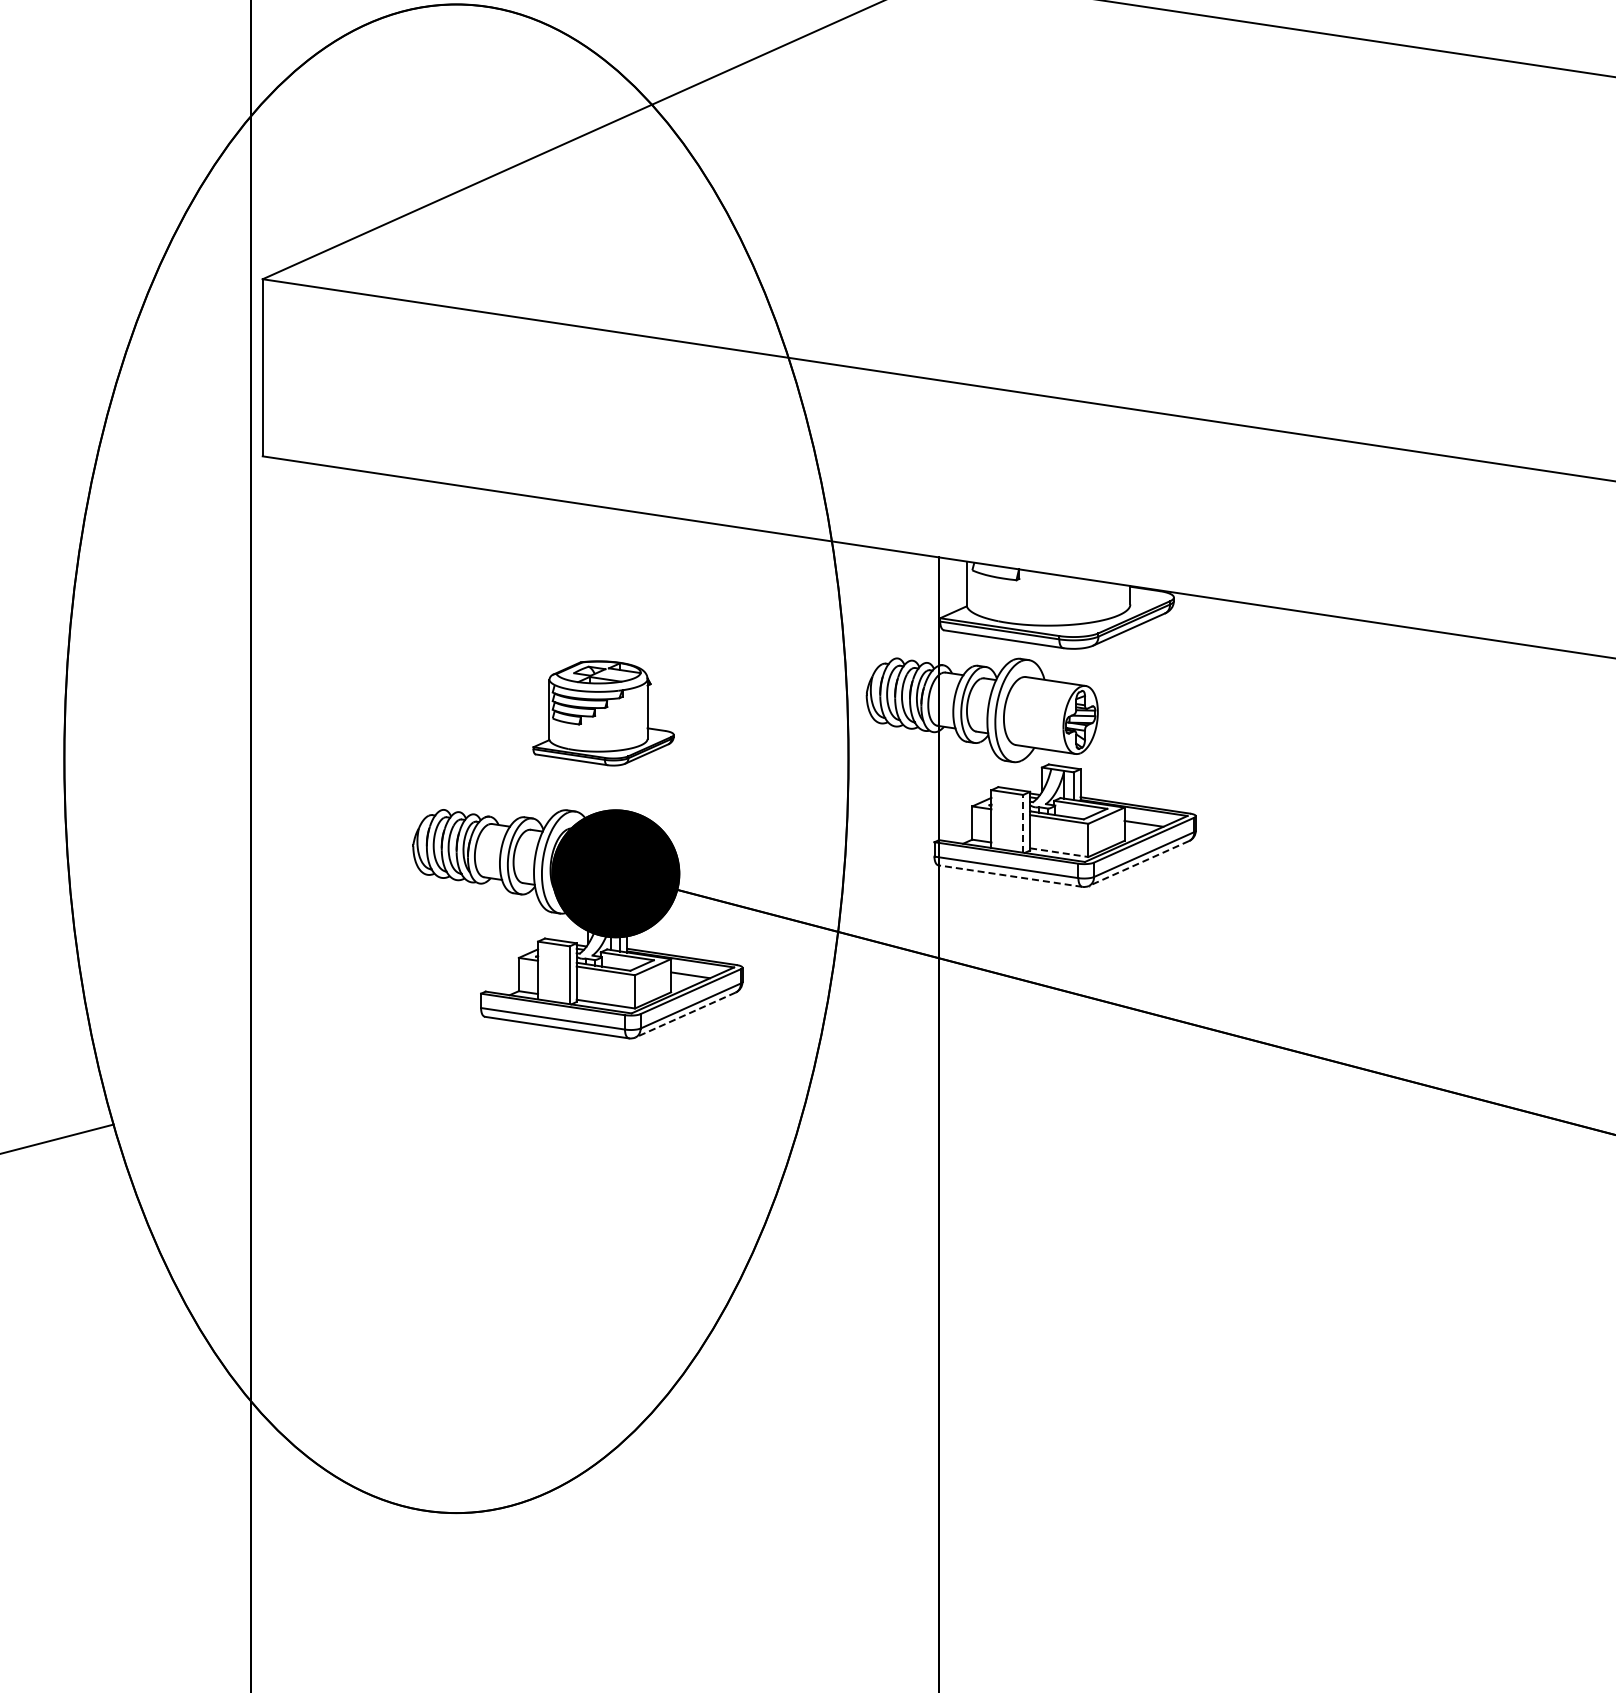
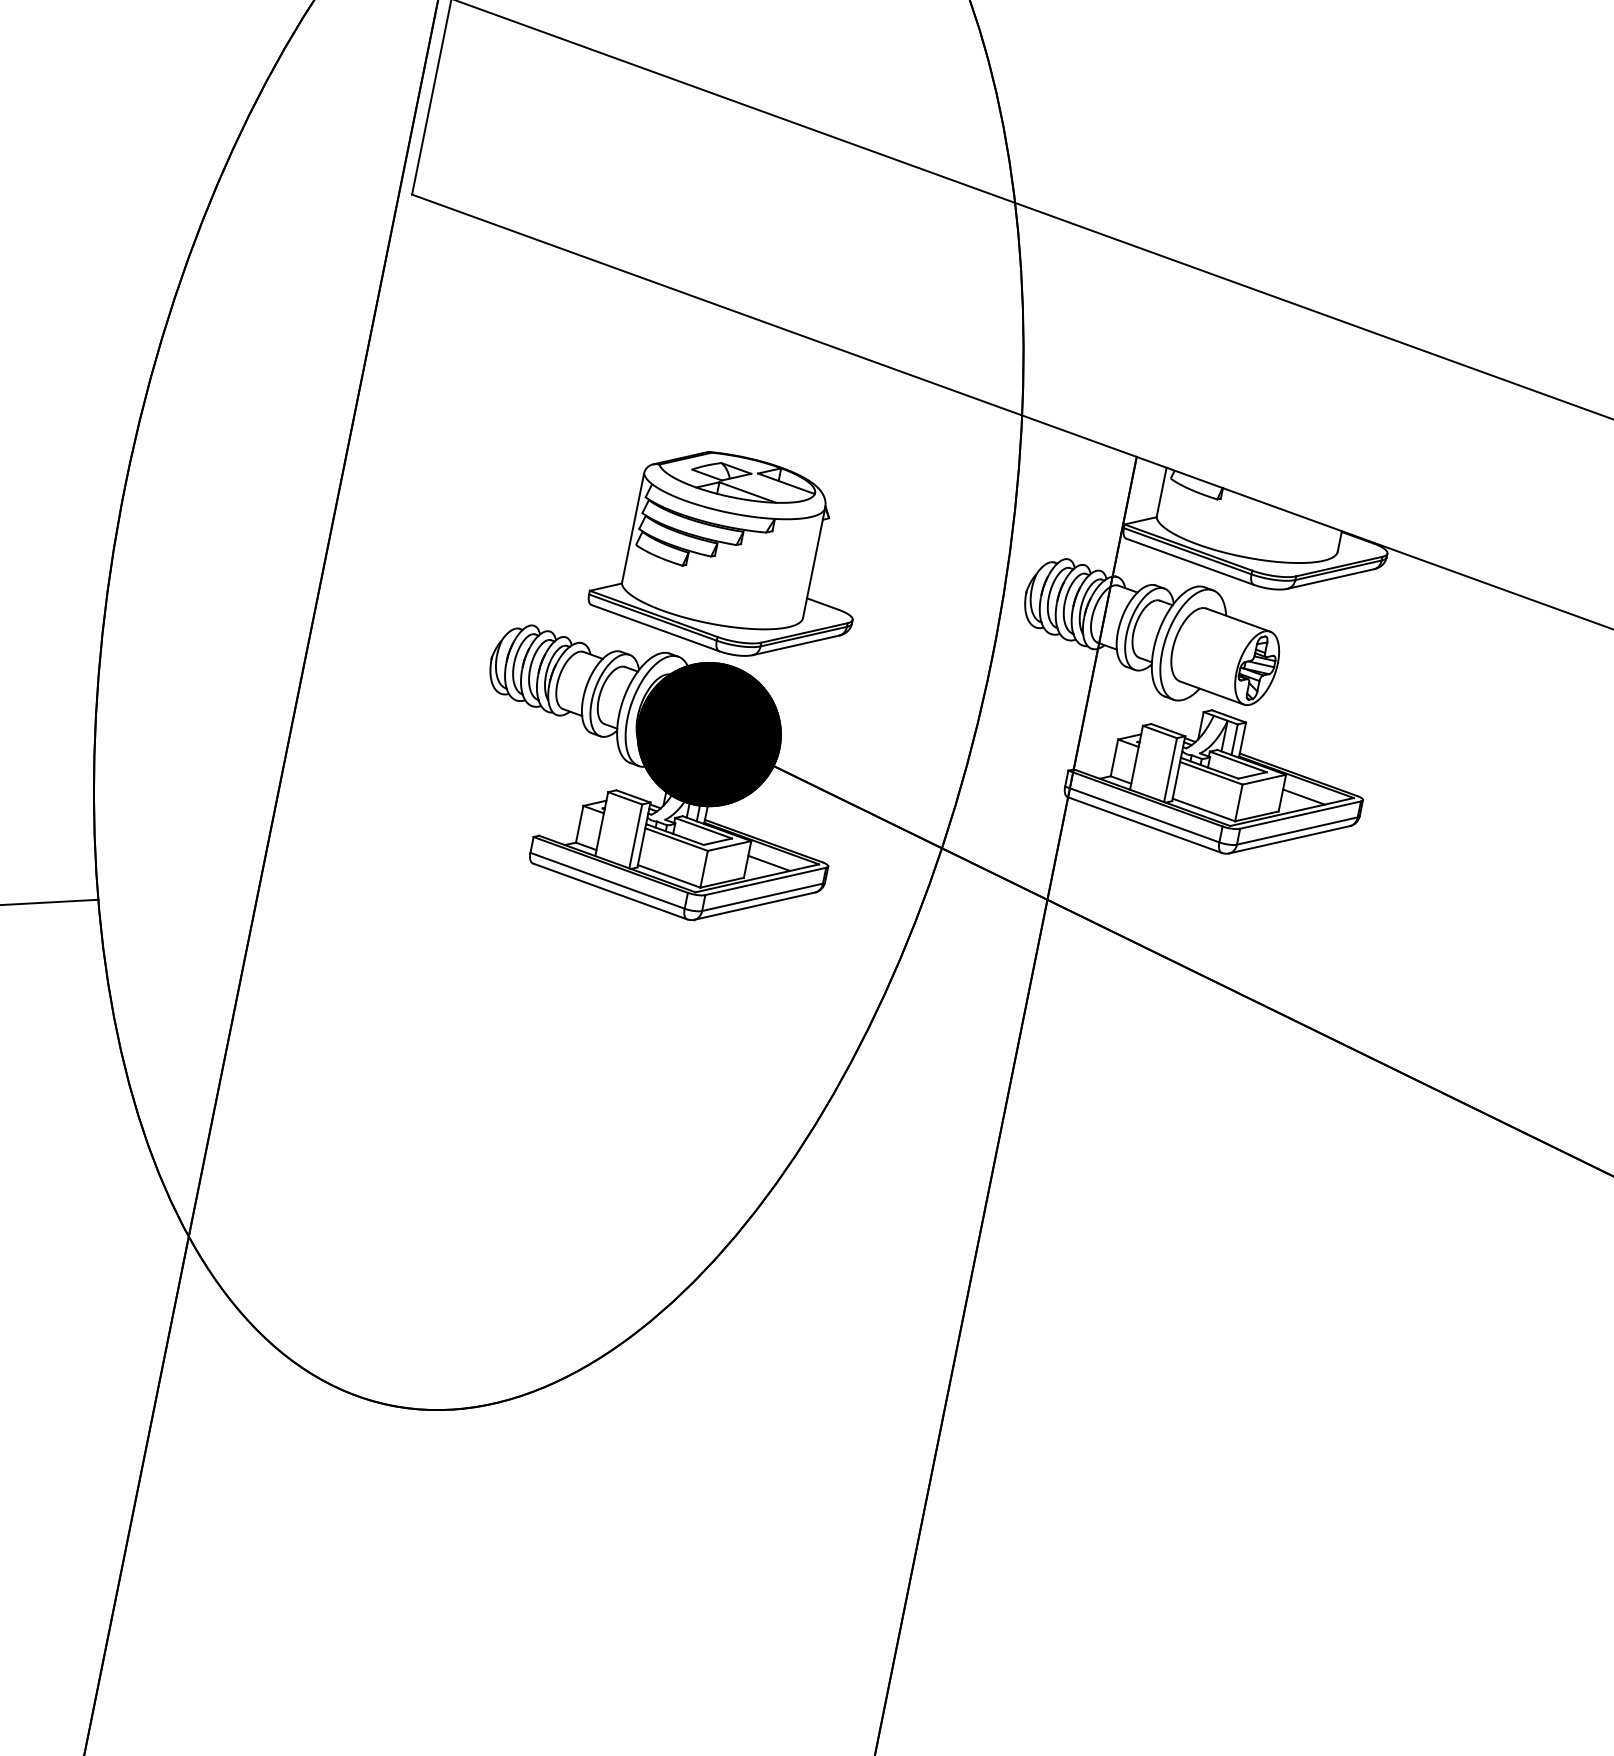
part: (603, 713) -> (731, 554), size x1.67
line: (1023, 823) -> (1170, 769), dashed -> solid
line: (1059, 852) -> (1204, 809), dashed -> solid
line: (1138, 863) -> (1289, 839), dashed -> solid
line: (1010, 876) -> (1144, 825), dashed -> solid
line: (685, 1015) -> (754, 906), dashed -> solid

